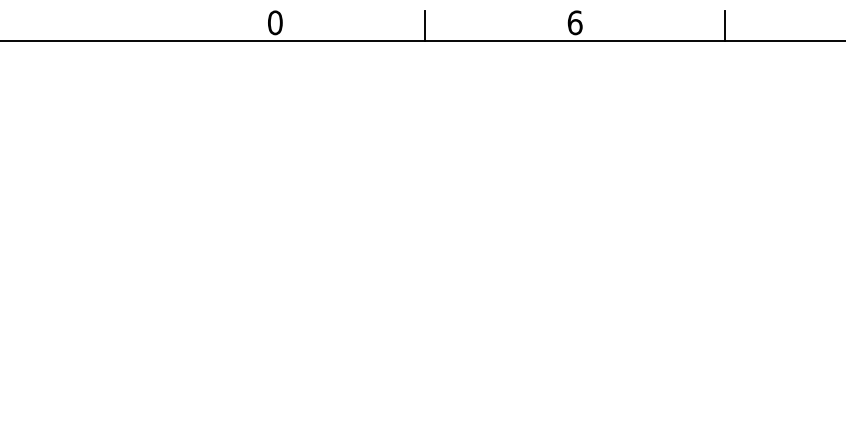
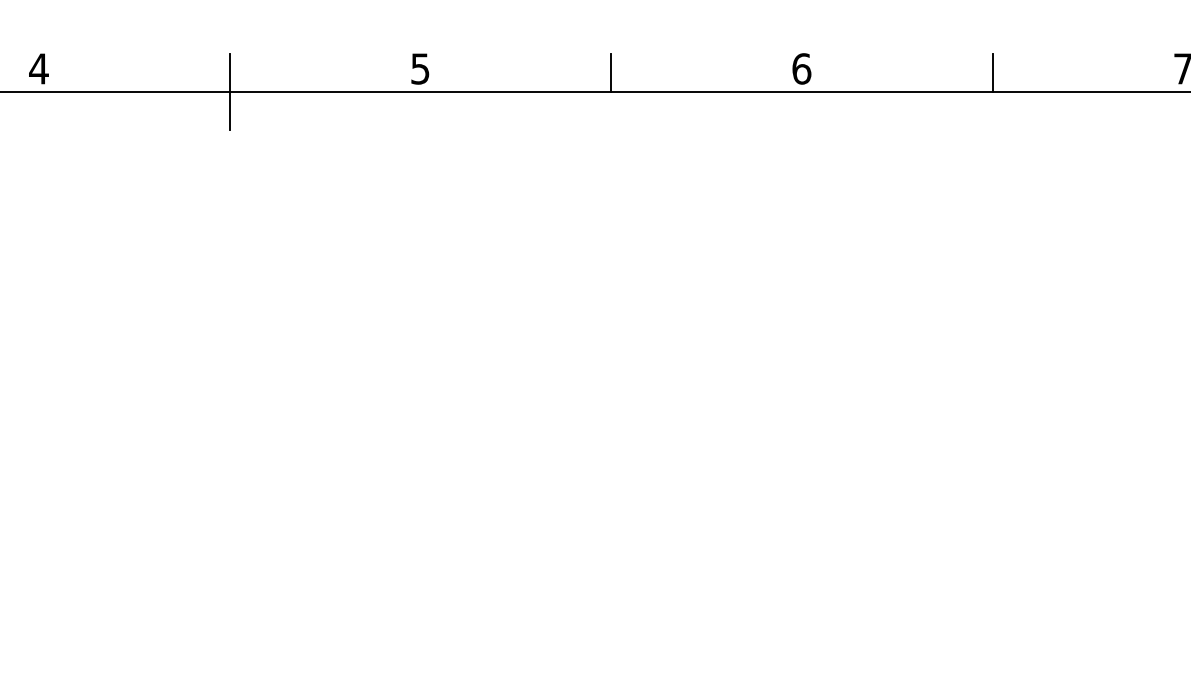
text: (275, 22) -> (420, 68), 0 -> 5
line: (125, 40) -> (229, 91), added

